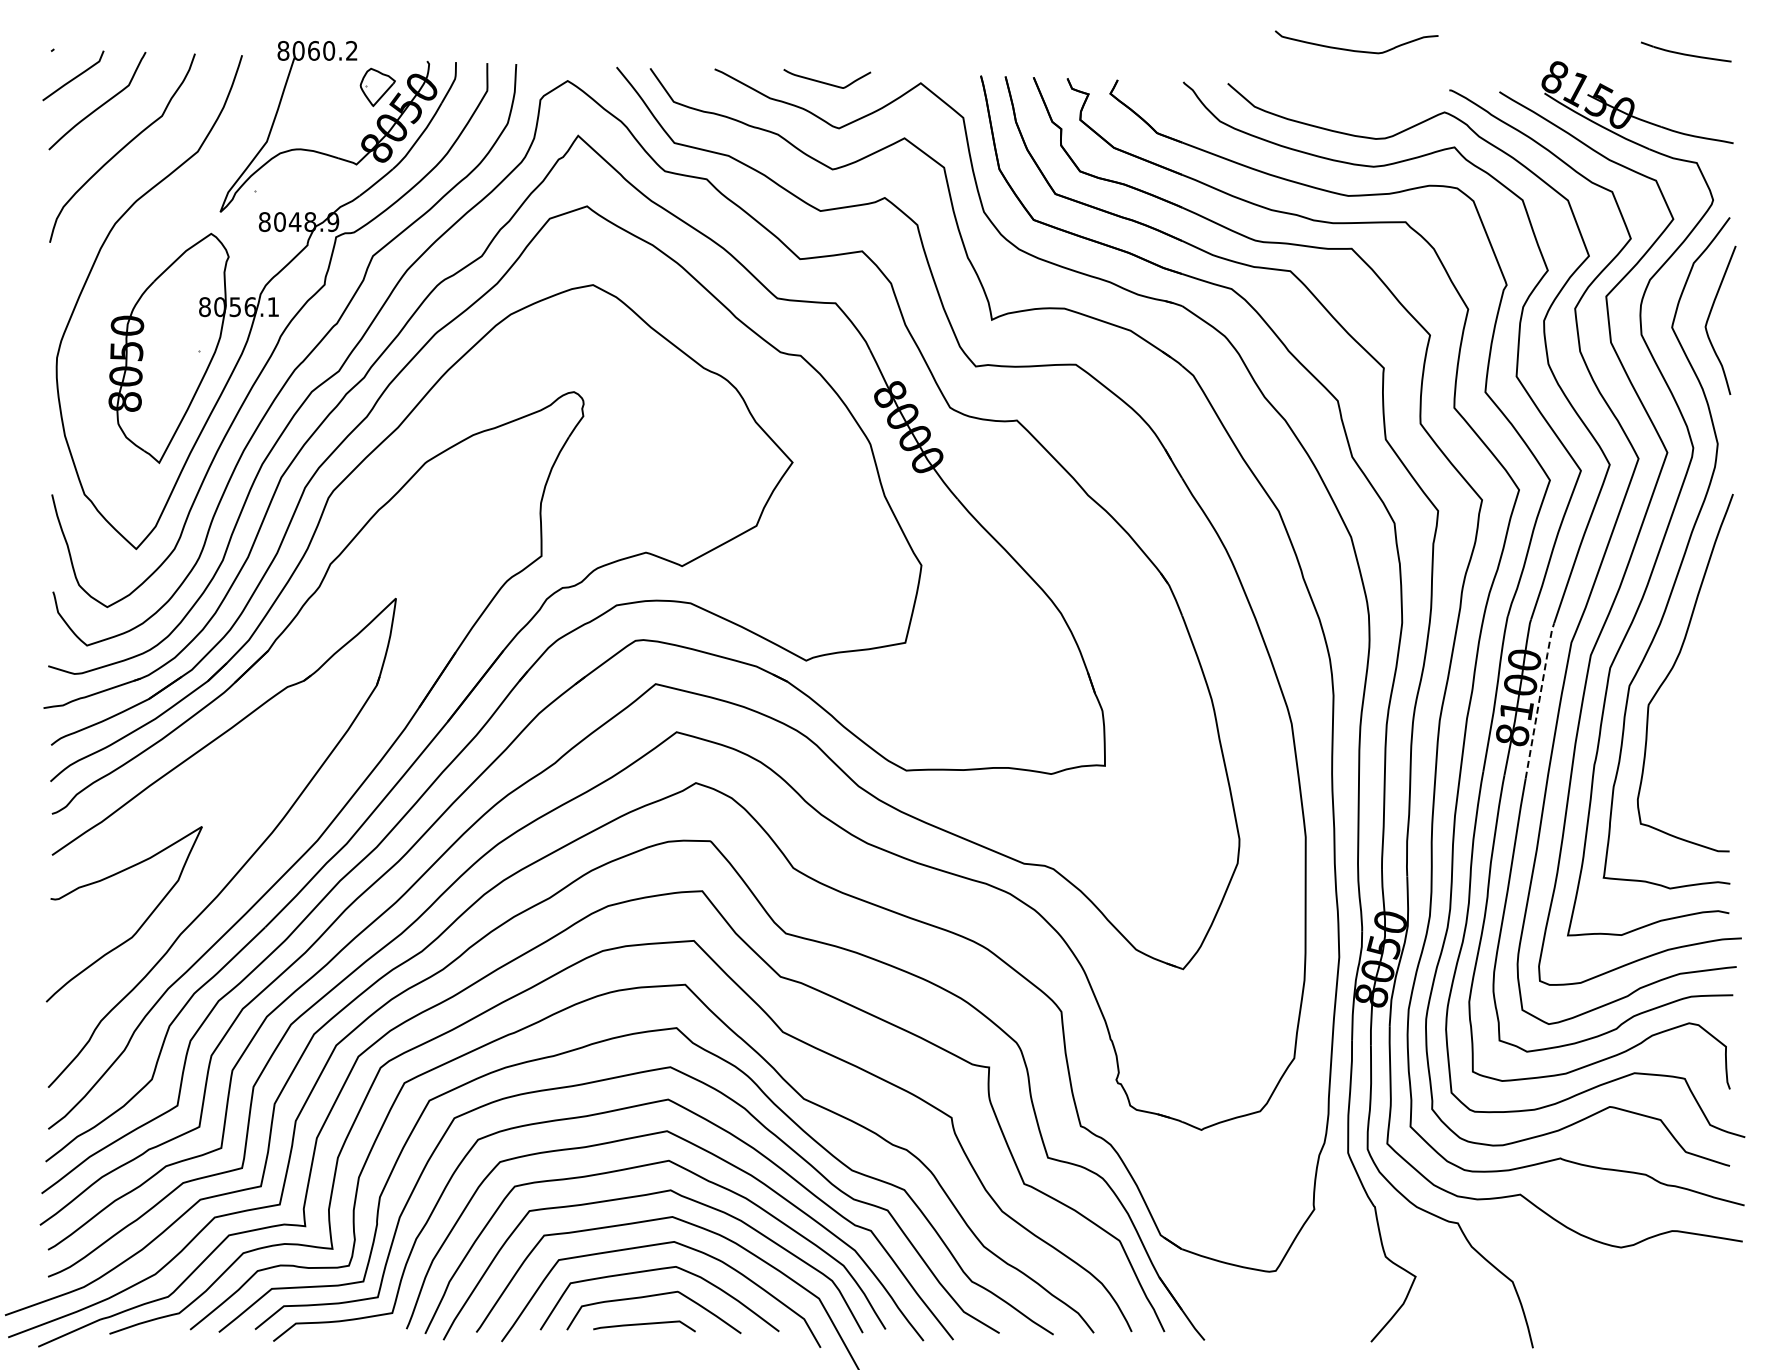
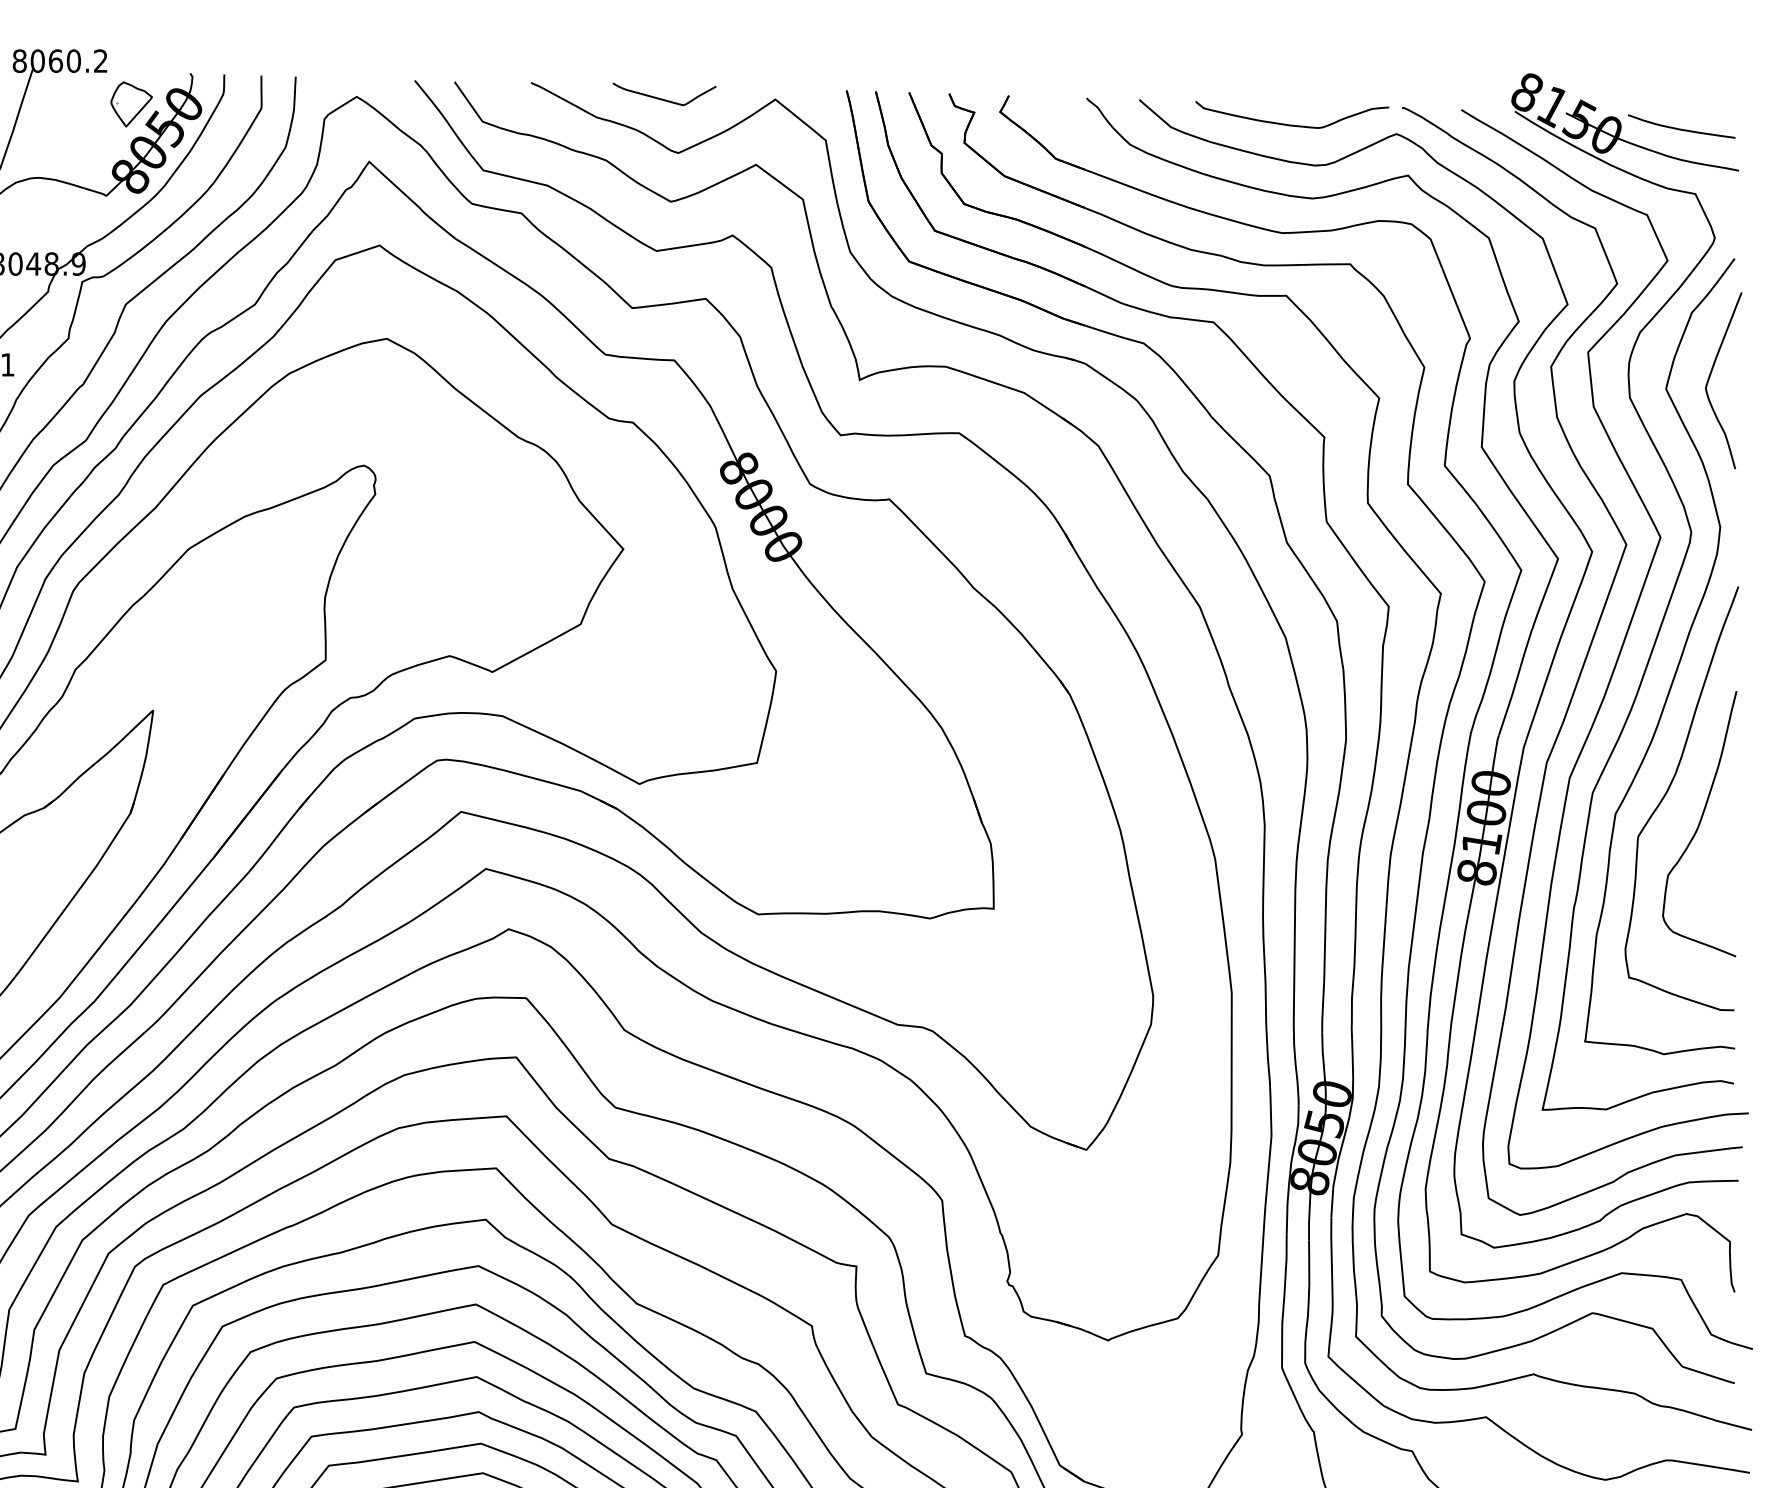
curve: (1356, 50) -> (1291, 124), moved
part: (1686, 51) -> (1682, 125), moved
curve: (1700, 694) -> (1699, 824), added
line: (1539, 699) -> (1508, 830), dashed -> solid

